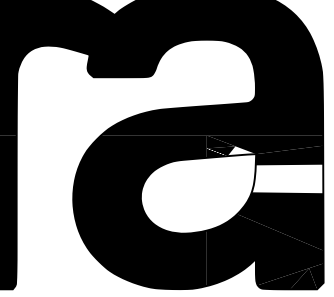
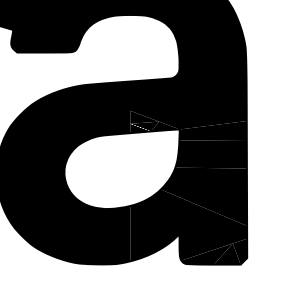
fill: (241, 151) -> (165, 126), added
fill: (287, 178) -> (211, 153), added

